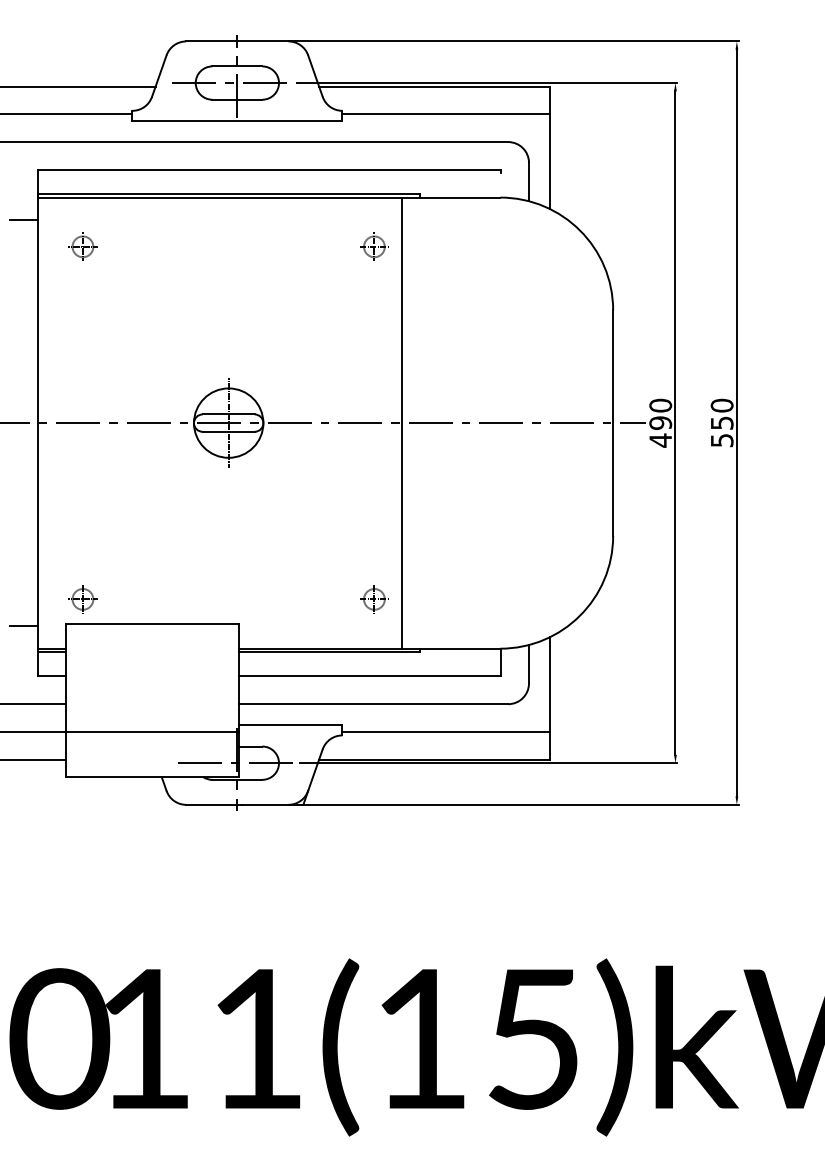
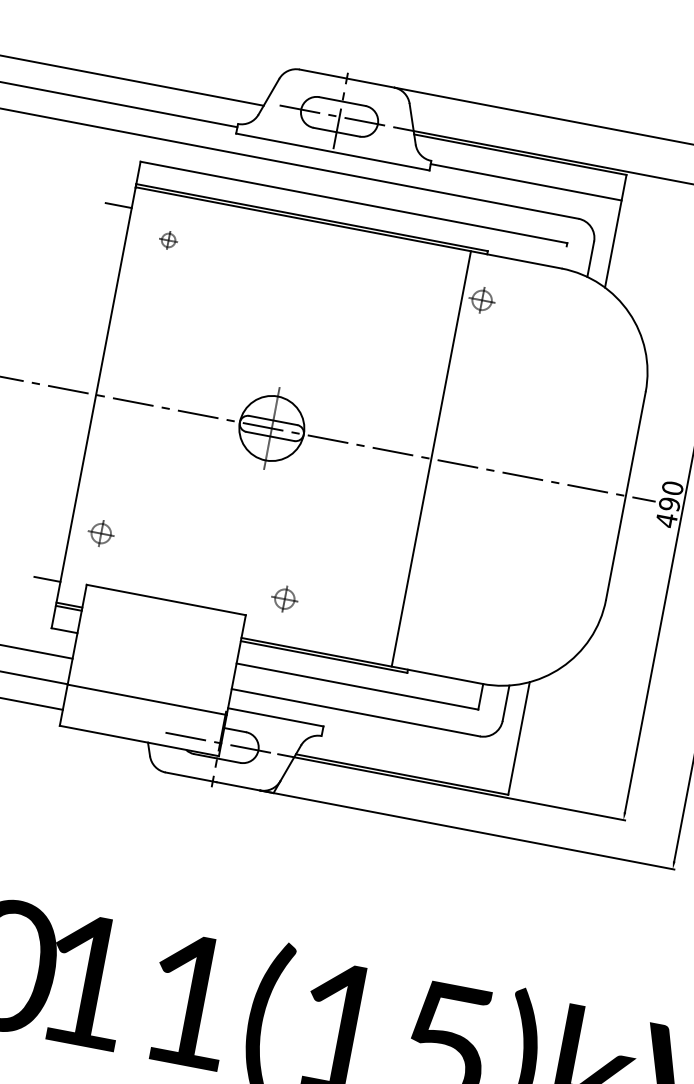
part: (82, 246) -> (168, 240), size x0.7
part: (374, 246) -> (482, 300), moved
part: (82, 599) -> (100, 533), moved
part: (374, 599) -> (284, 599), moved
line: (445, 731) -> (417, 750), removed

